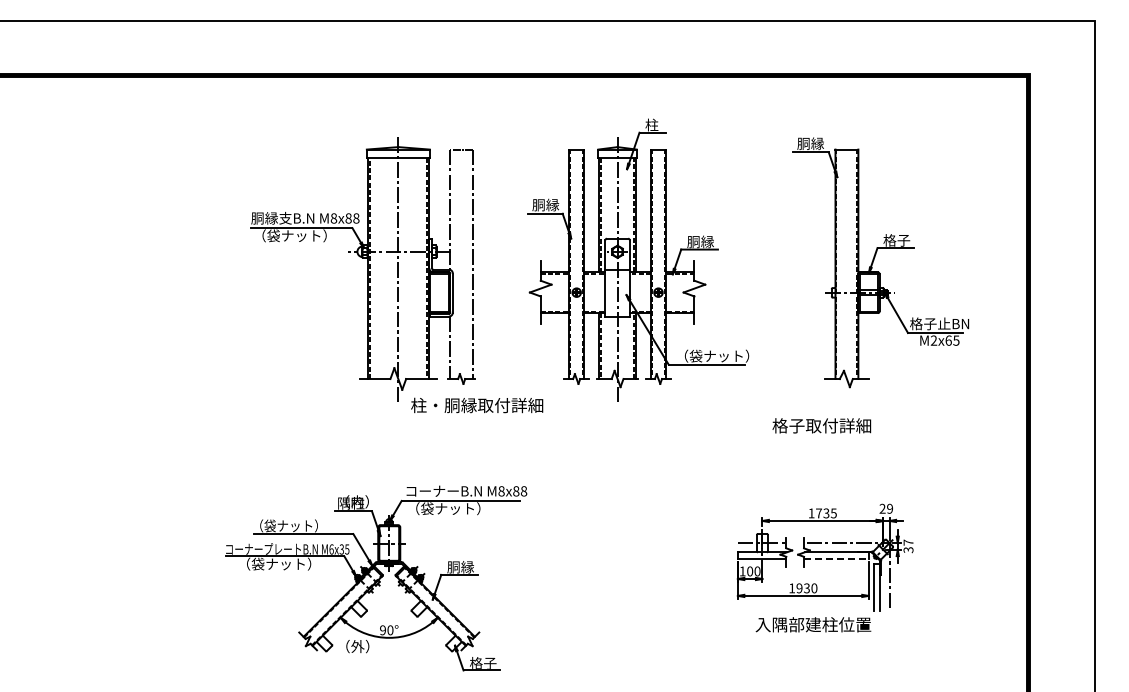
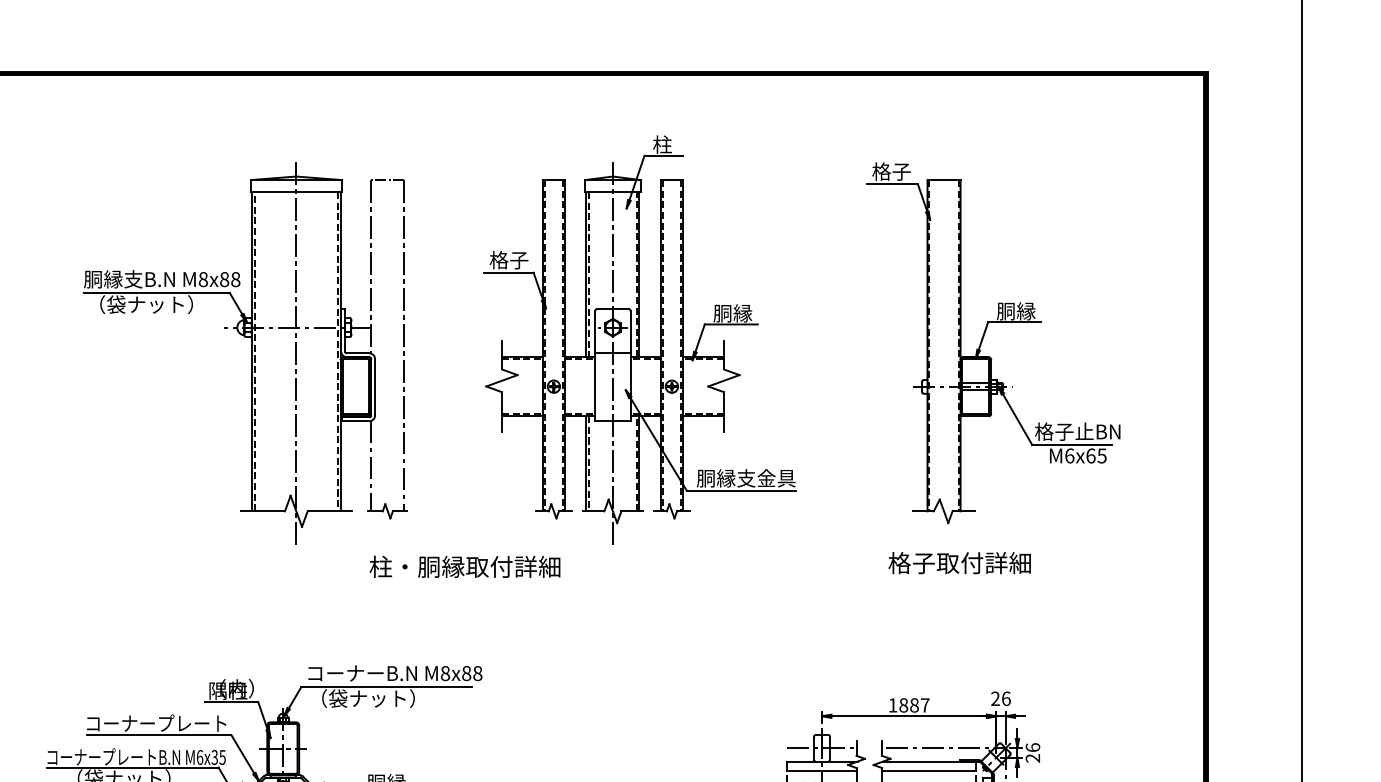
text: (810, 143) -> (891, 171), 胴縁 -> 格子
text: (545, 204) -> (508, 259), 胴縁 -> 格子
text: (896, 240) -> (1015, 311), 格子 -> 胴縁
text: (933, 340) -> (1069, 455), M2x65 -> M6x65
text: (712, 355) -> (749, 477), （袋ナット） -> 胴縁支金具
text: (477, 405) -> (465, 566), moved
text: (821, 425) -> (959, 562), moved
text: (890, 508) -> (1006, 698), 29 -> 26
text: (826, 513) -> (914, 705), 1735 -> 1887
text: (301, 525) -> (156, 722), （袋ナット） -> コーナープレート
text: (908, 546) -> (1032, 753), 37 -> 26
line: (836, 558) -> (928, 770), dashed -> solid

